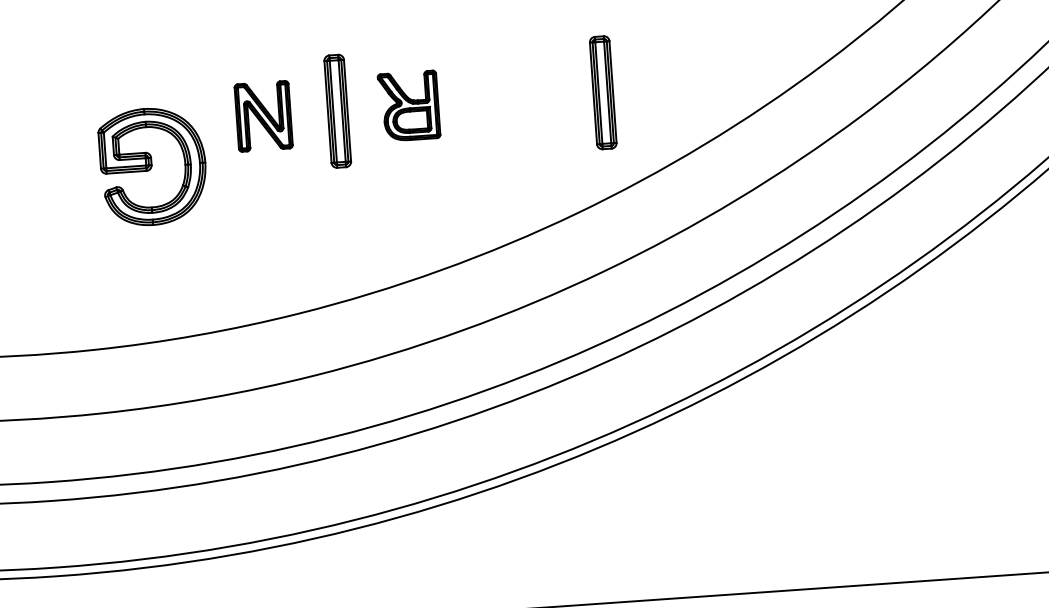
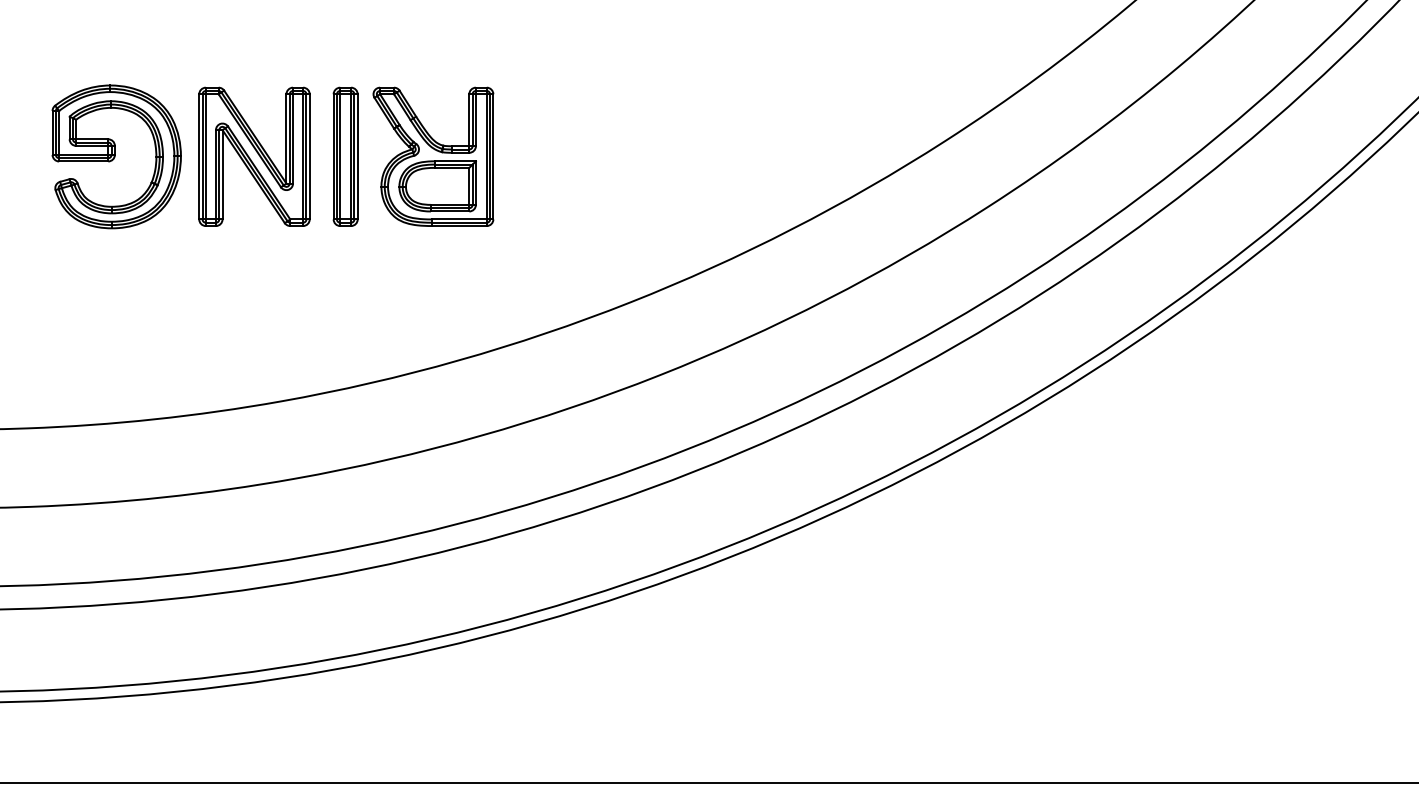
part: (603, 92) -> (672, 156), removed
part: (409, 106) -> (433, 156), size x1.67
part: (263, 116) -> (254, 156), size x1.67
part: (152, 166) -> (116, 156), moved

